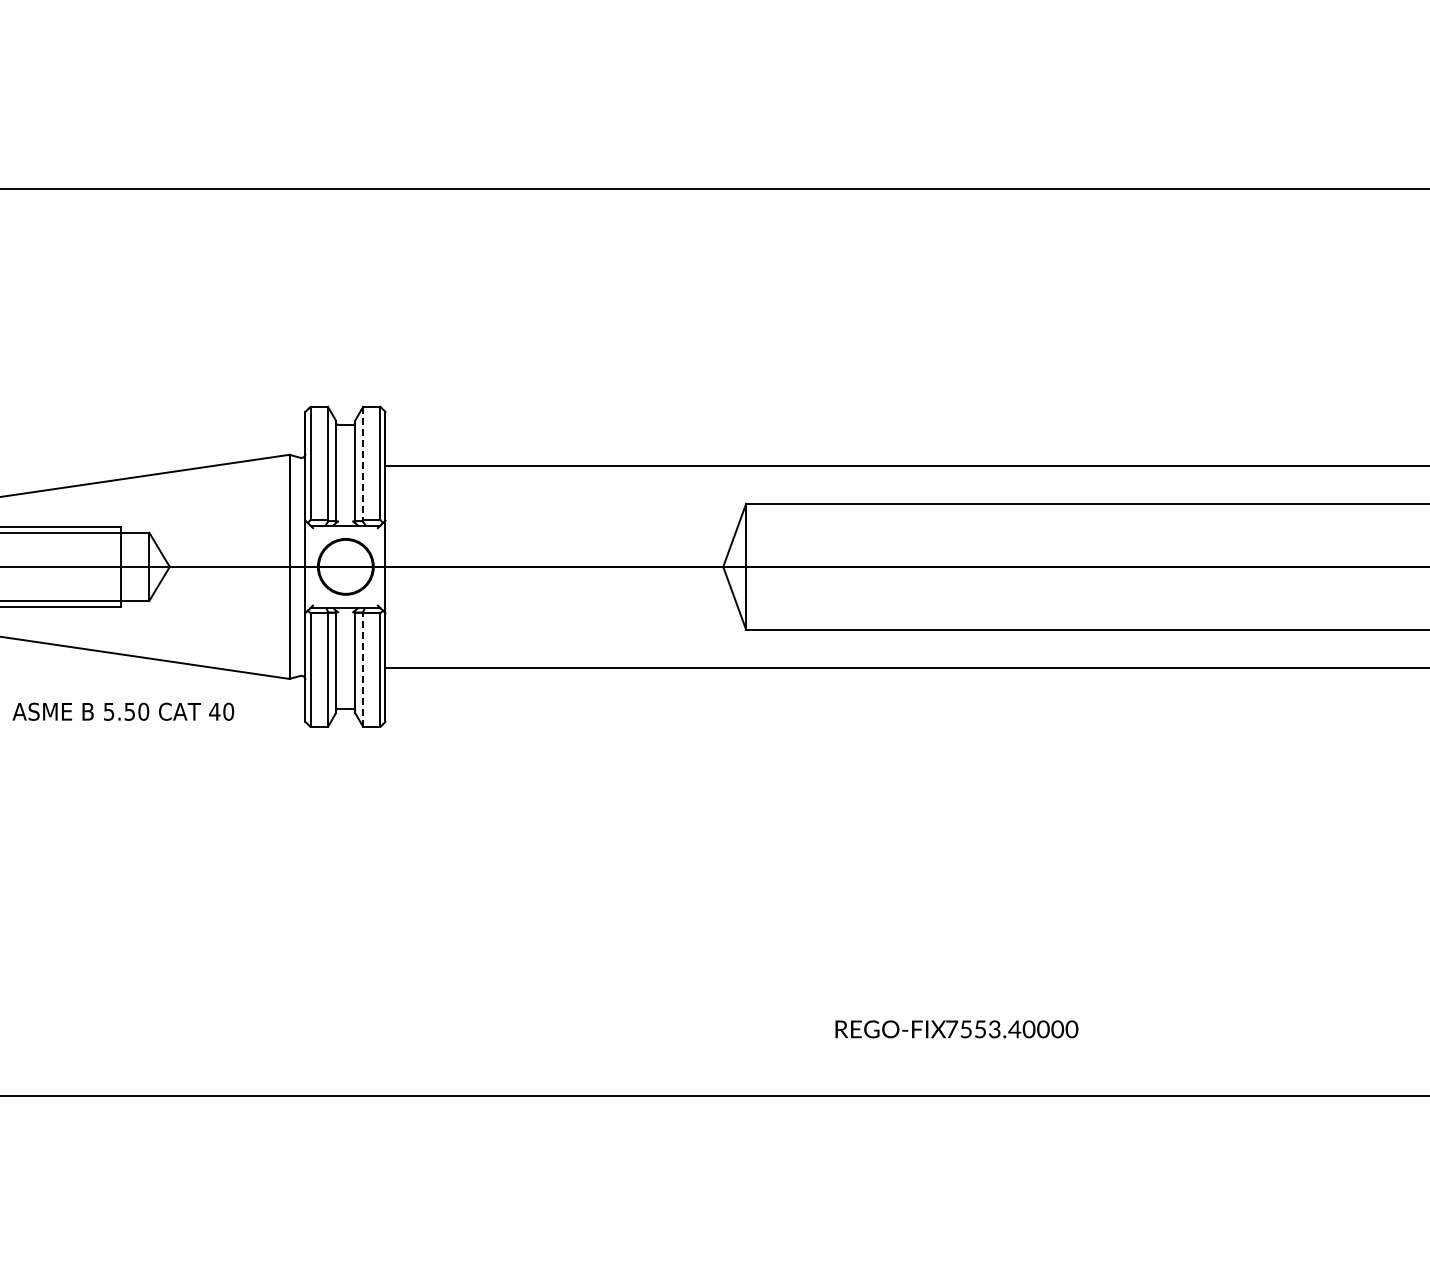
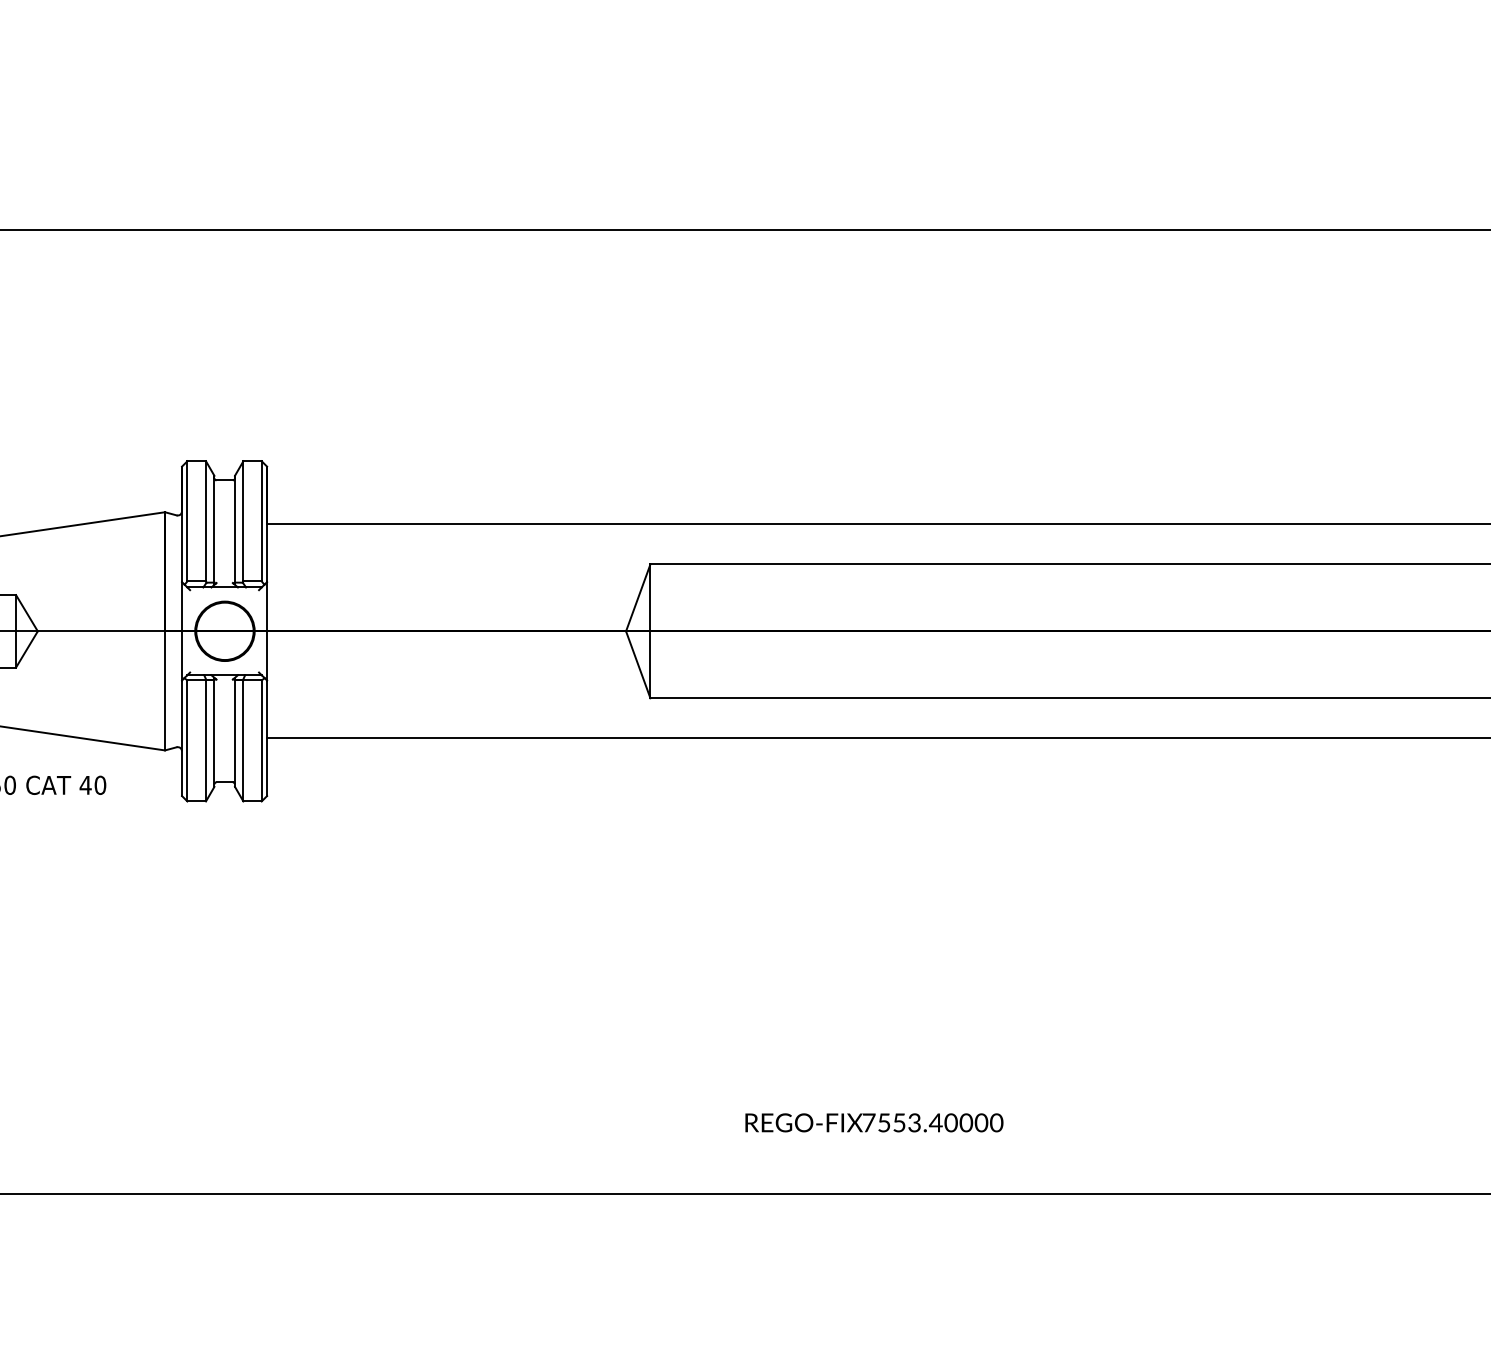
line: (363, 463) -> (243, 521), dashed -> solid
line: (363, 670) -> (243, 741), dashed -> solid

